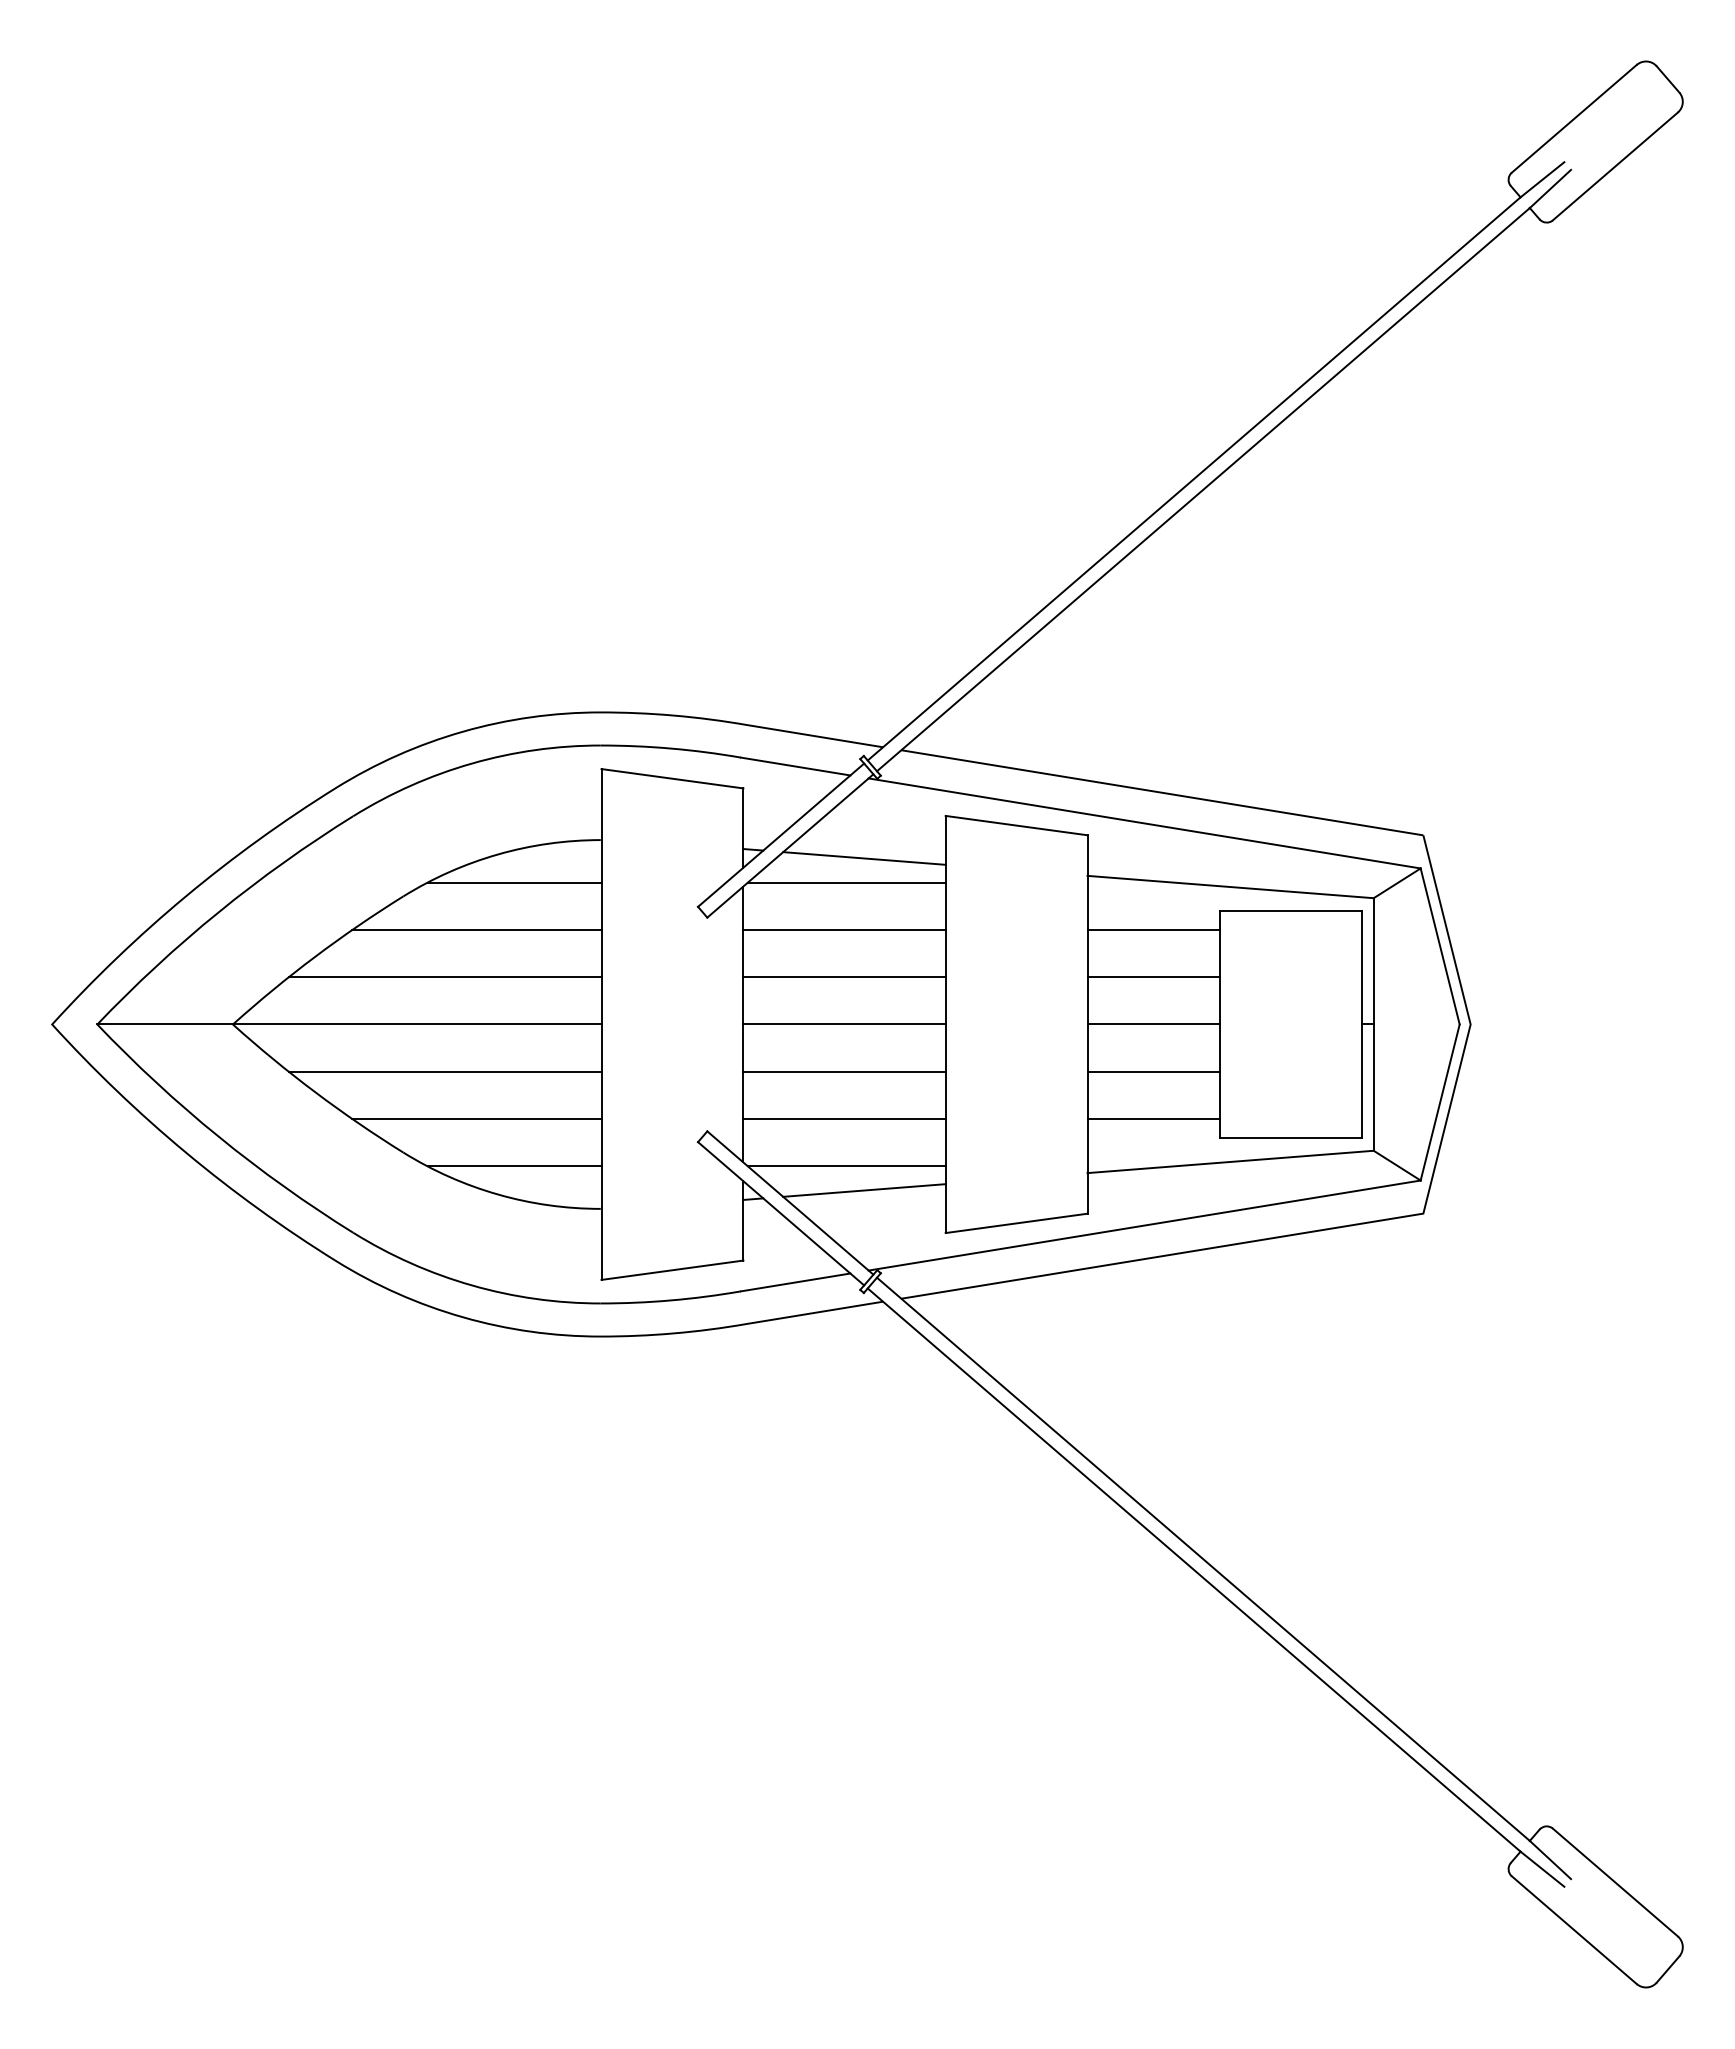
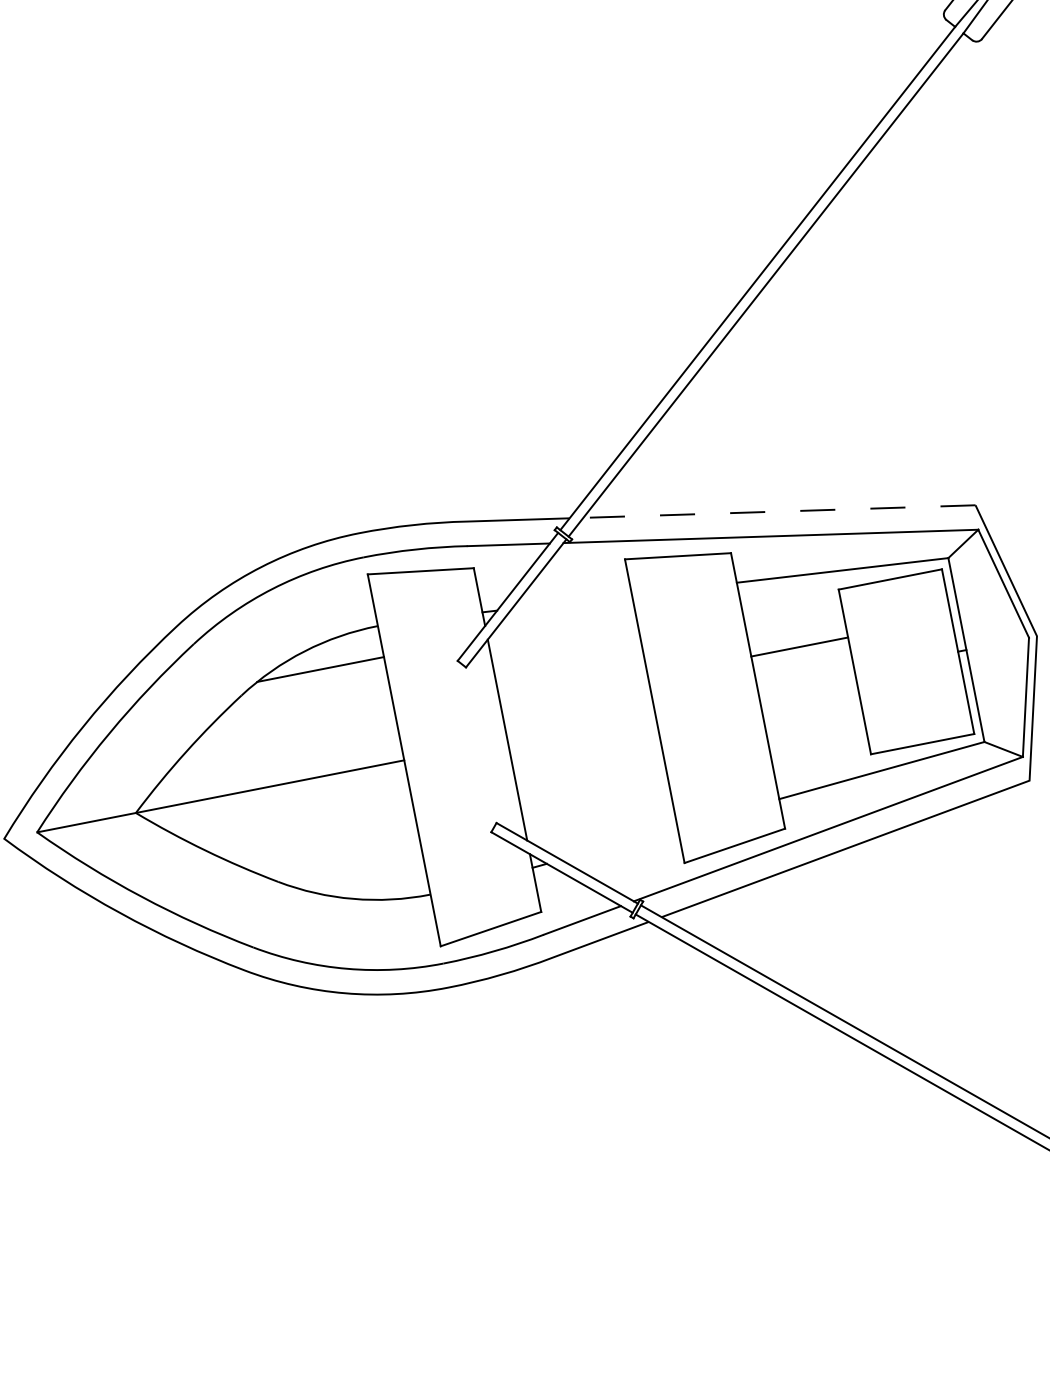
line: (1161, 792) -> (778, 511), solid -> dashed
line: (864, 858) -> (571, 601), removed
line: (846, 882) -> (562, 621), removed
line: (476, 929) -> (299, 709), removed
line: (844, 929) -> (567, 656), removed
line: (1153, 929) -> (792, 612), removed
line: (444, 977) -> (283, 748), removed
line: (844, 977) -> (574, 691), removed
line: (844, 1024) -> (581, 725), removed
line: (1153, 1024) -> (806, 681), removed
line: (444, 1071) -> (296, 817), removed
line: (844, 1071) -> (587, 759), removed
line: (1153, 1071) -> (812, 715), removed
line: (476, 1119) -> (326, 847), removed
line: (844, 1119) -> (594, 794), removed
line: (1153, 1119) -> (819, 750), removed
line: (514, 1166) -> (361, 876), removed
line: (846, 1166) -> (602, 828), removed
line: (864, 1190) -> (619, 843), removed

